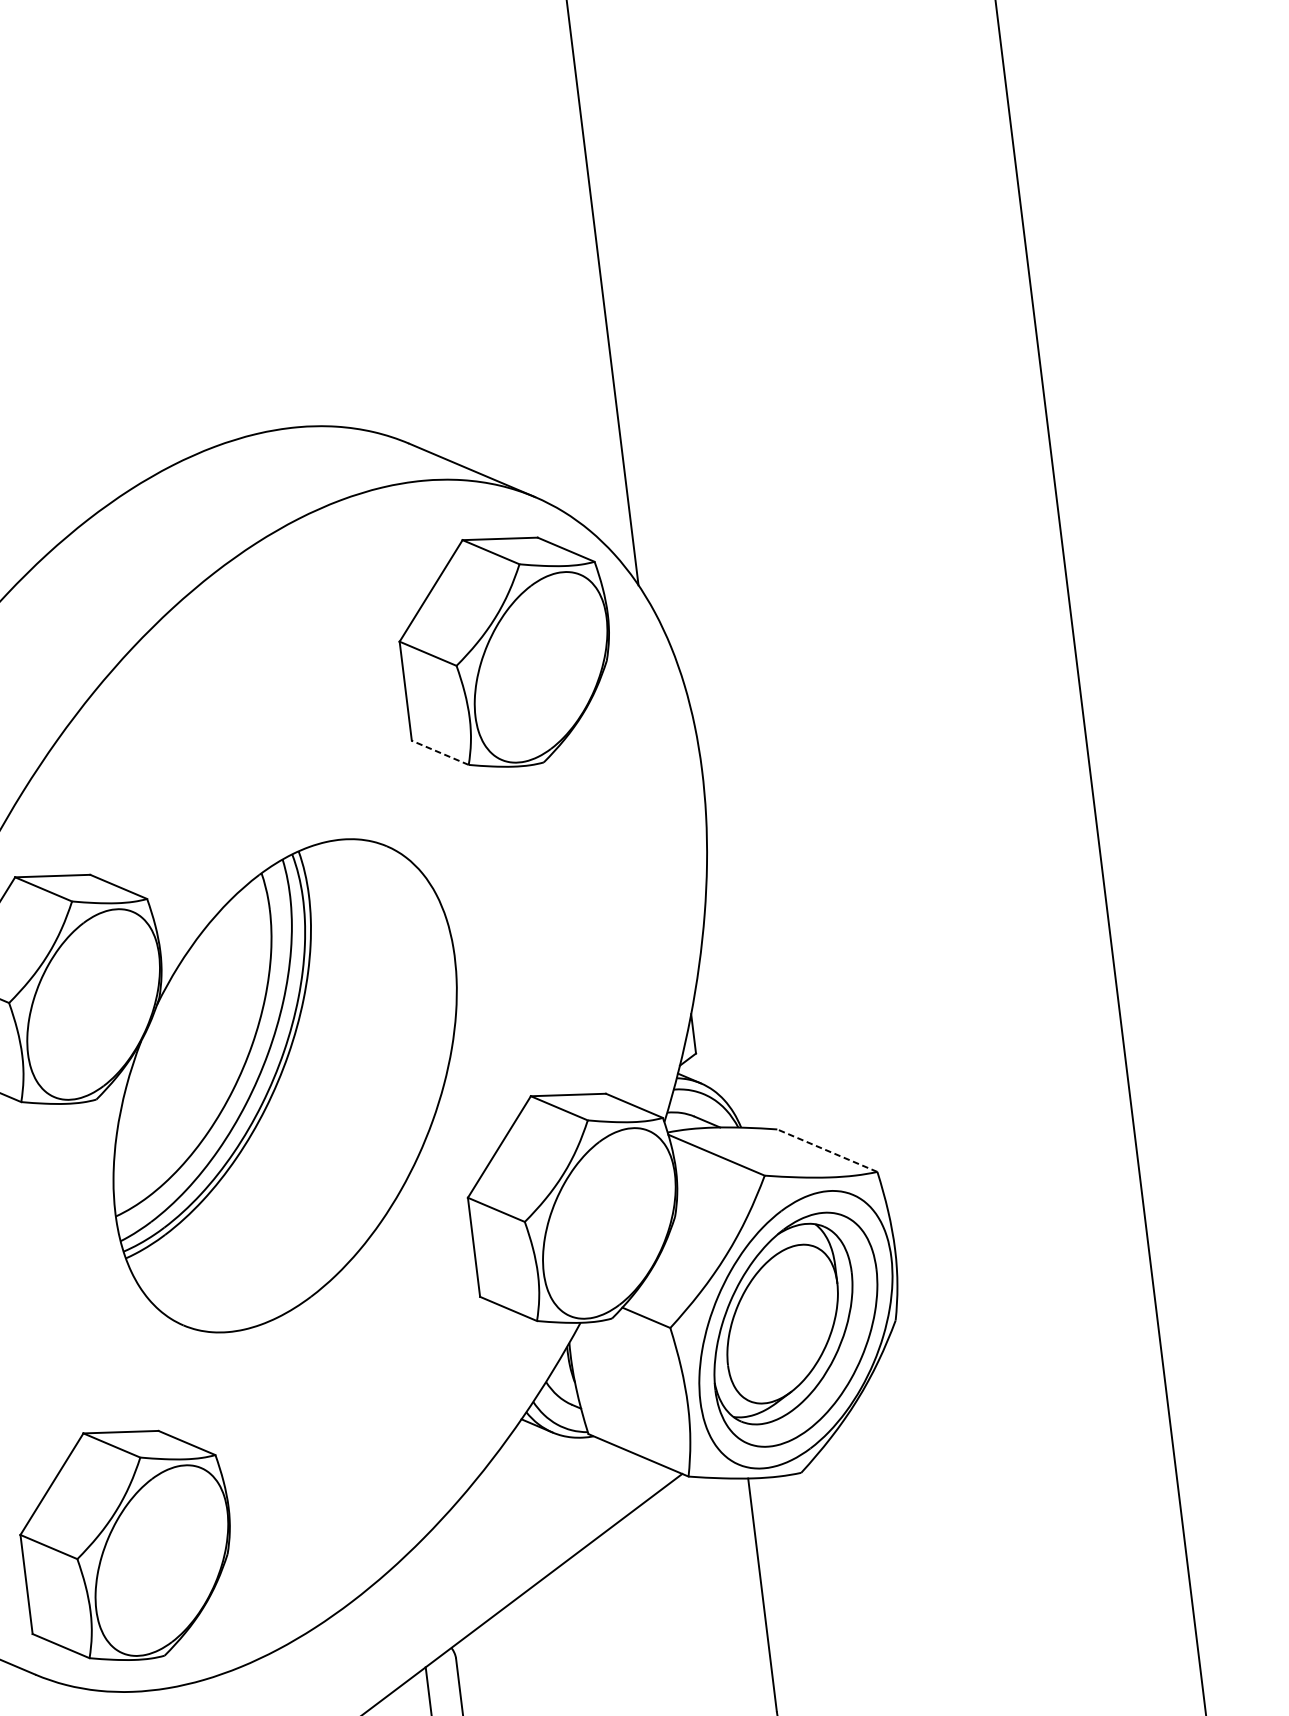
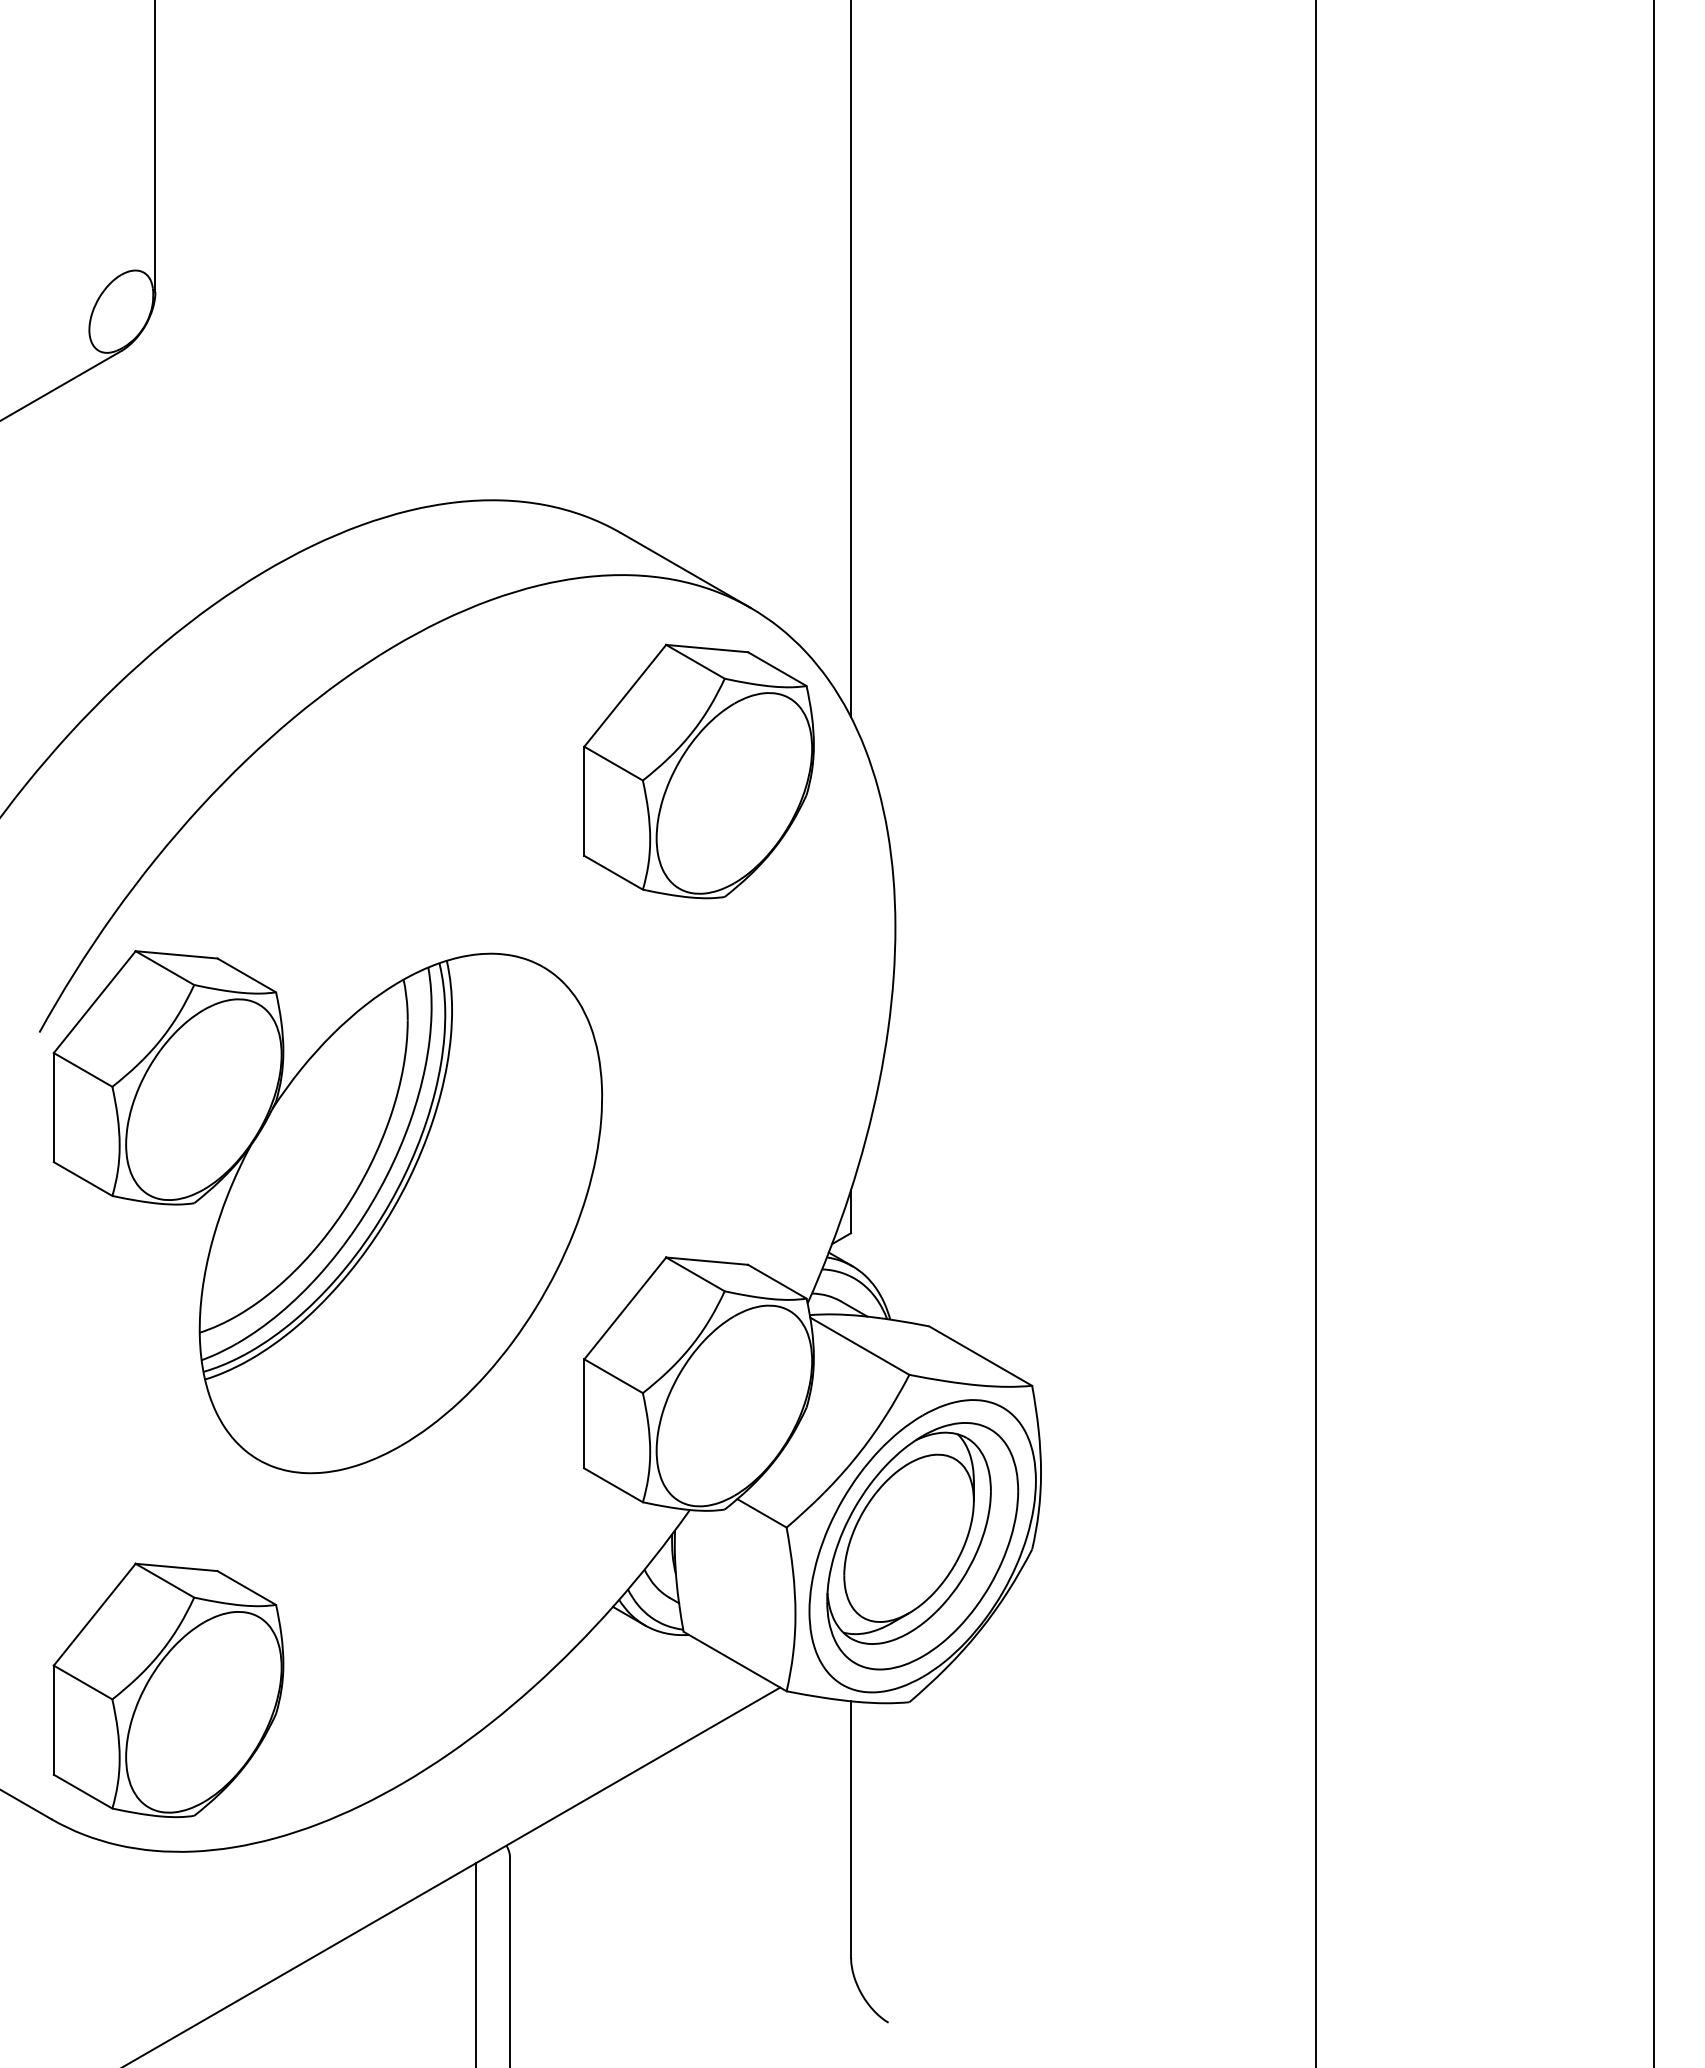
line: (440, 752) -> (613, 872), dashed -> solid
line: (827, 1150) -> (980, 1355), dashed -> solid

